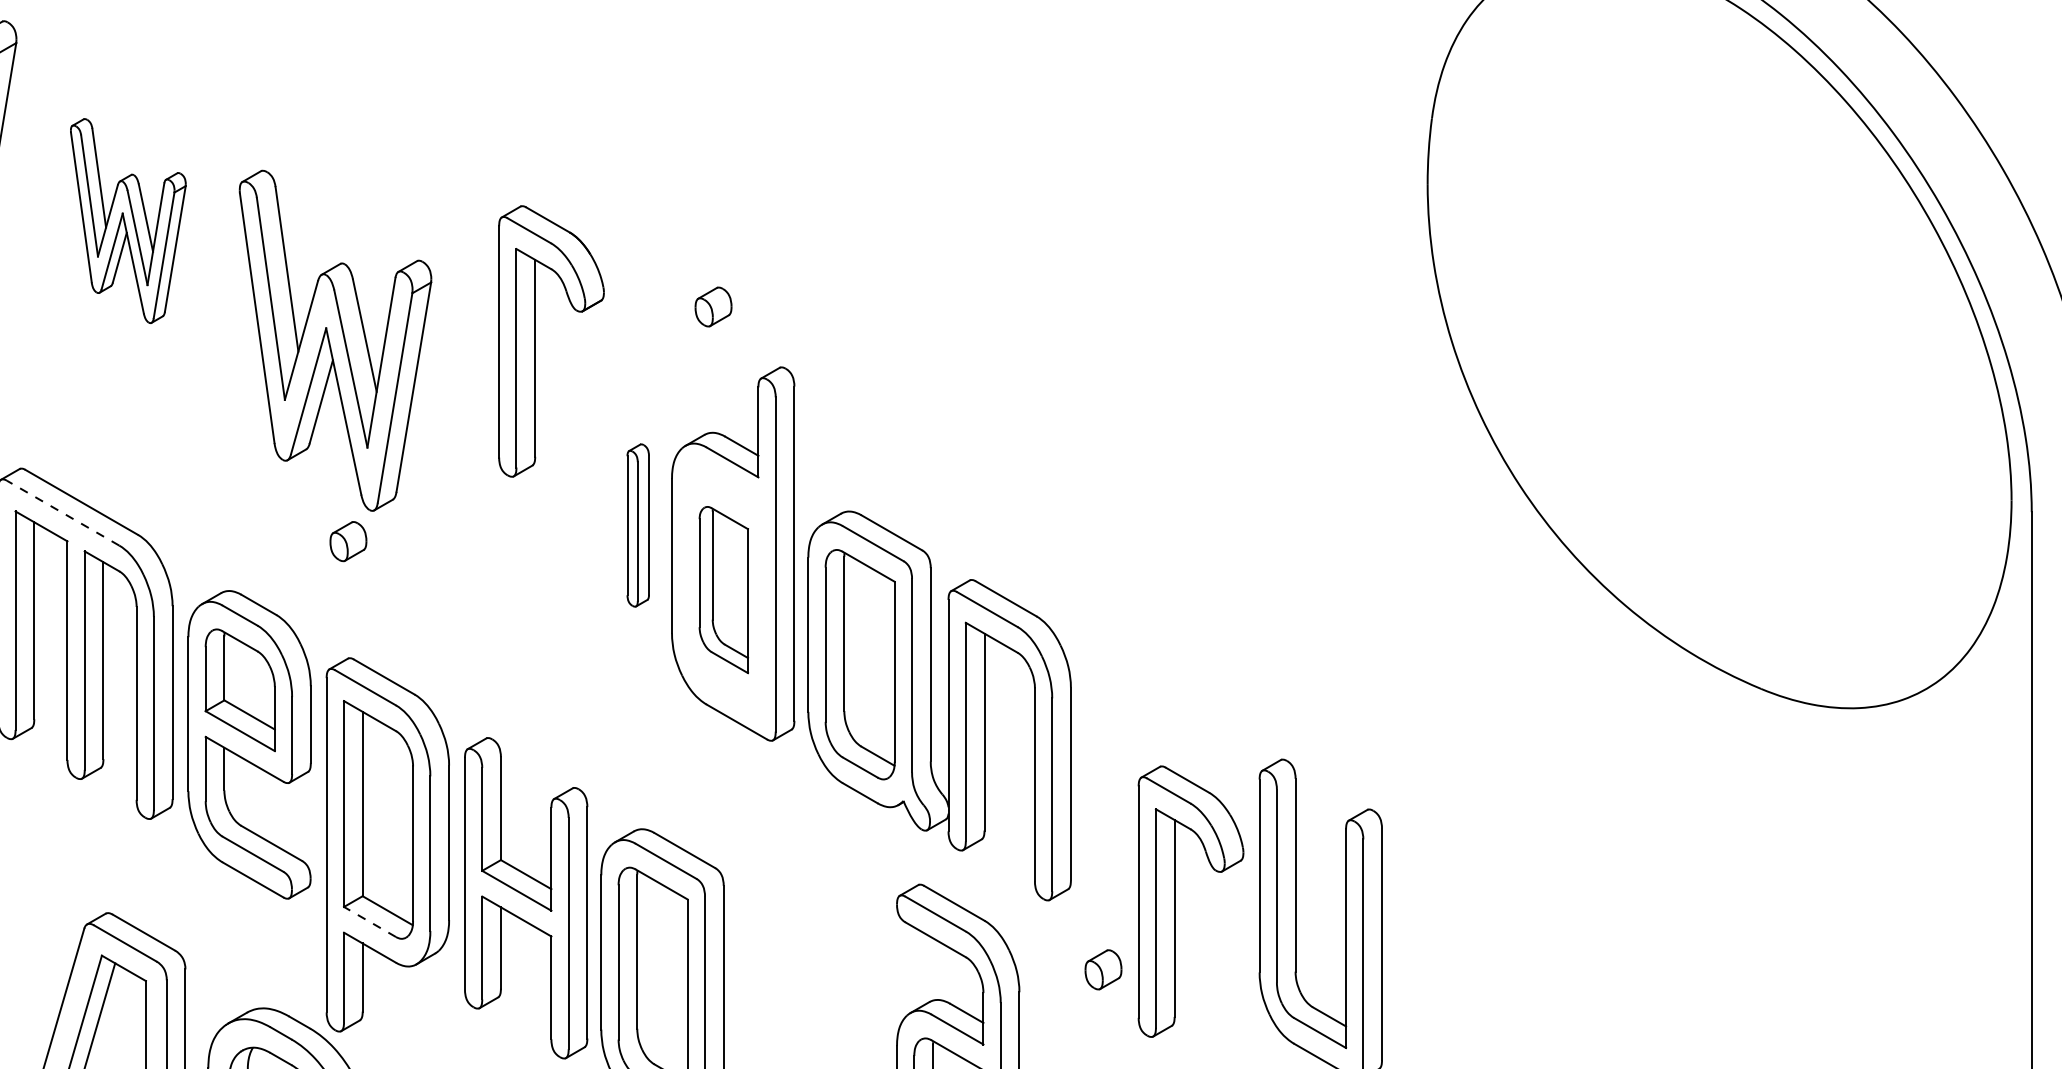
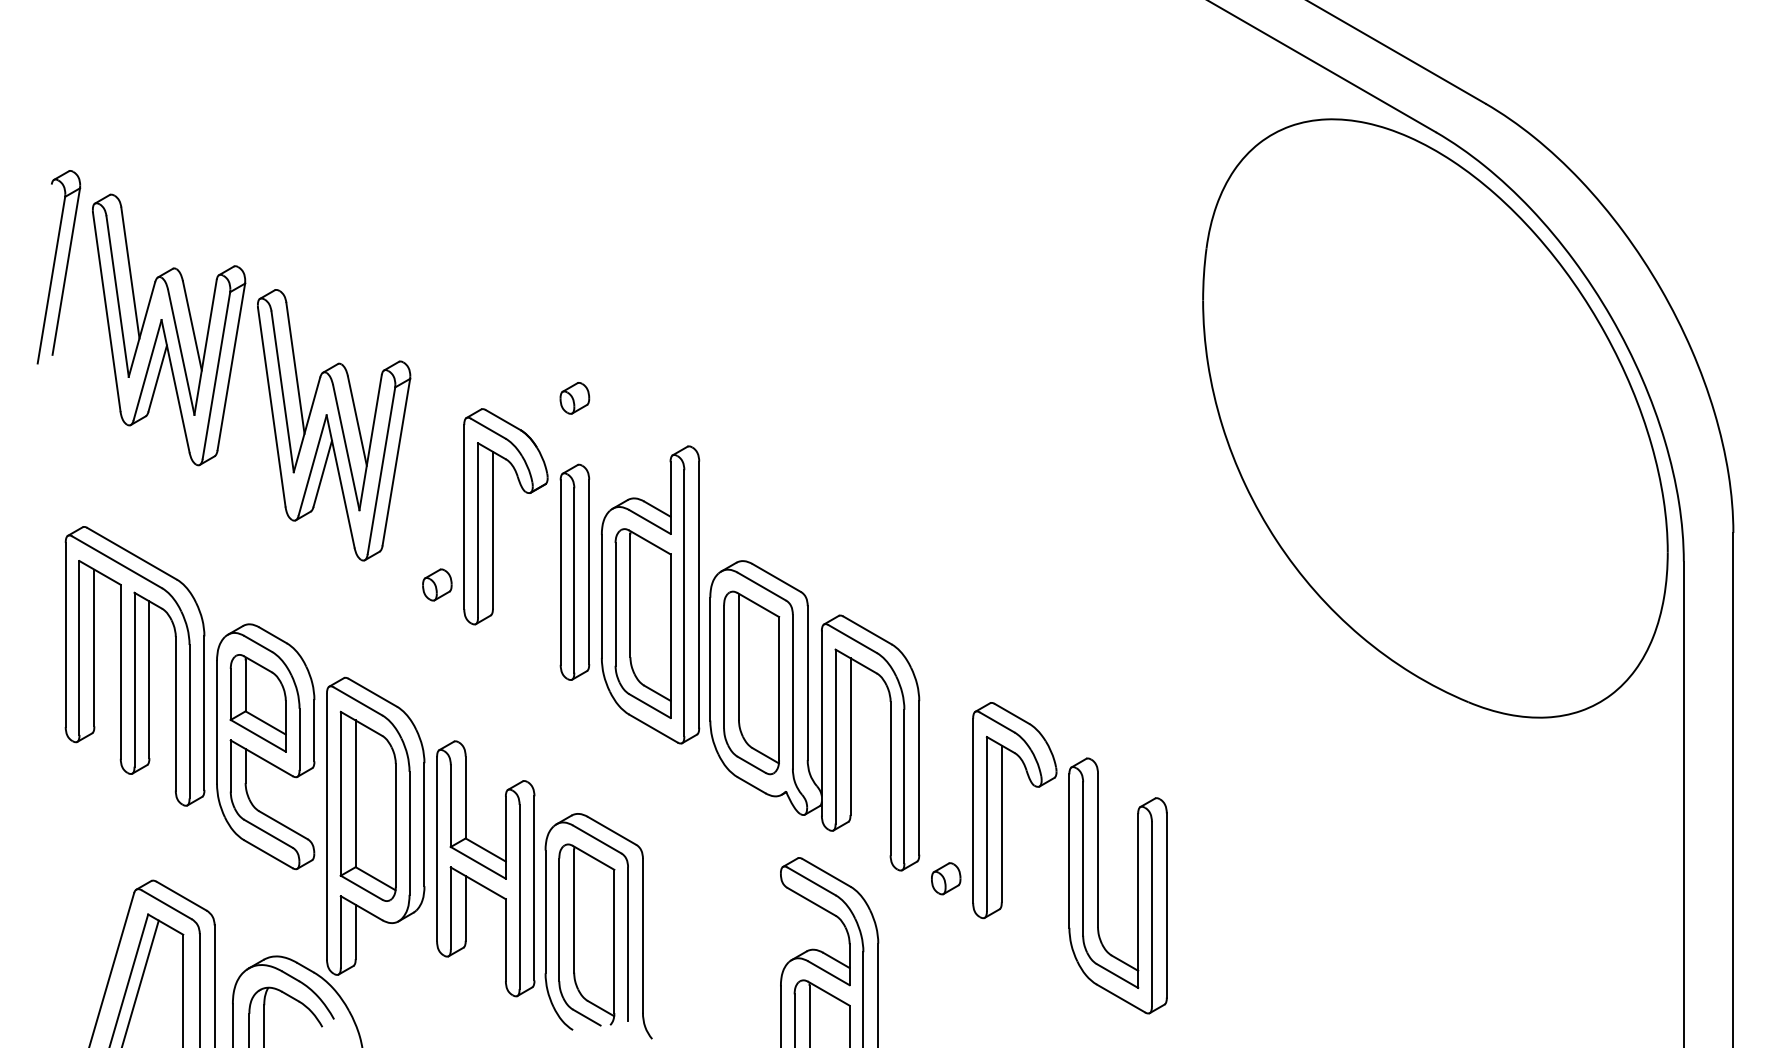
part: (128, 220) -> (169, 329), size x1.67
part: (713, 307) -> (574, 398), moved
part: (535, 341) -> (493, 516), moved
line: (63, 513) -> (117, 562), dashed -> solid
part: (637, 524) -> (574, 571), size x1.67
part: (348, 540) -> (437, 584), moved
part: (723, 589) -> (642, 623), size x1.43
part: (1175, 901) -> (1002, 810), moved
line: (369, 921) -> (361, 887), dashed -> solid
part: (1103, 969) -> (946, 878), moved

